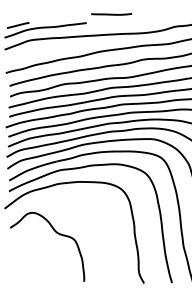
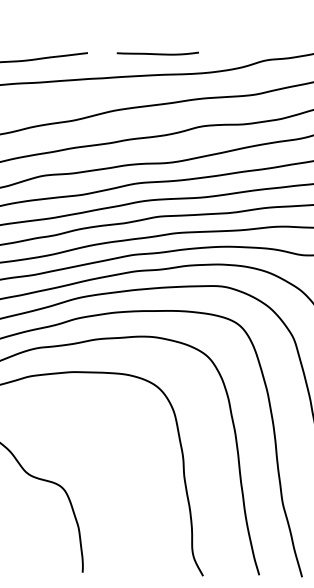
line: (111, 14) -> (157, 53), moved

